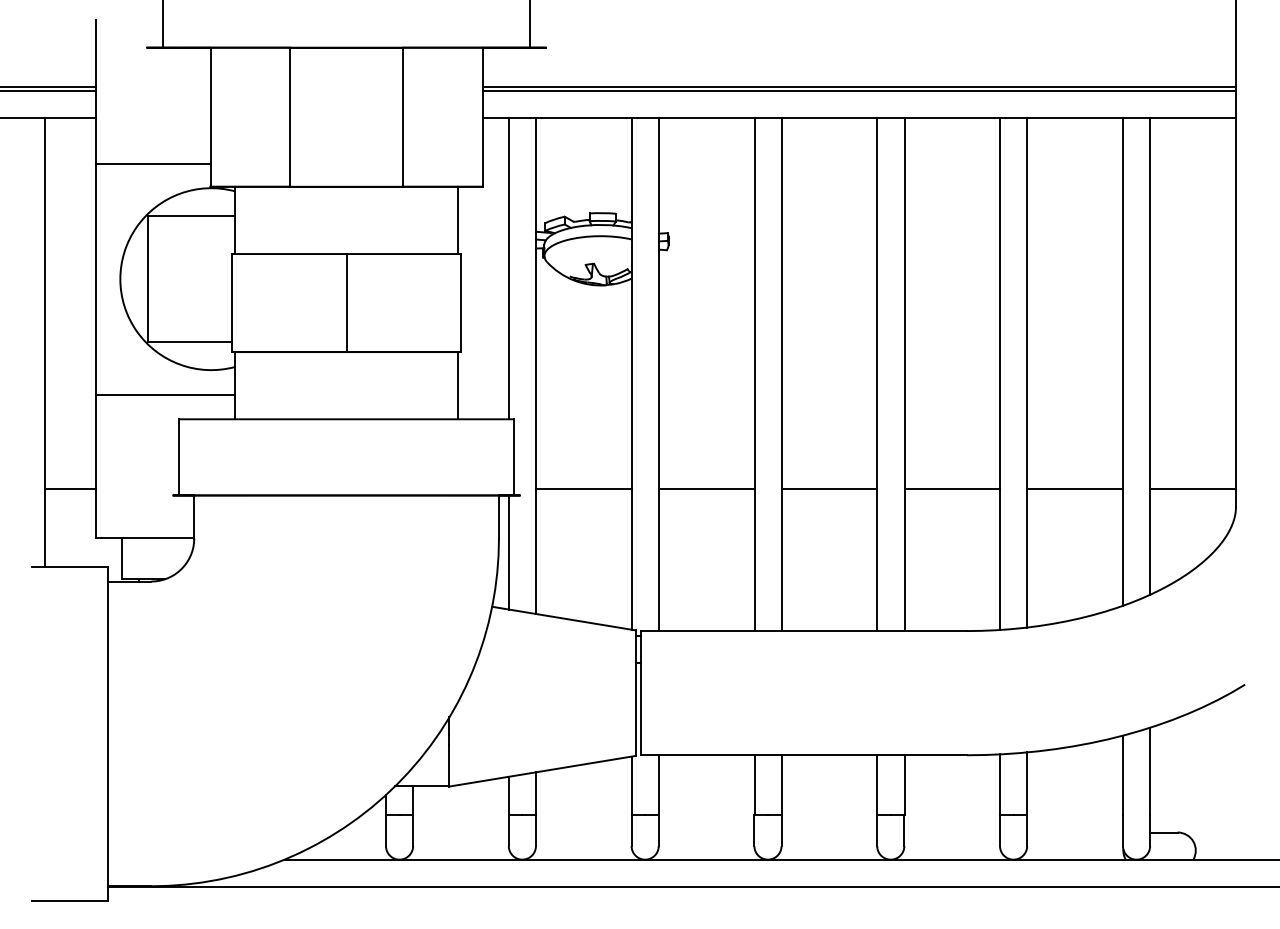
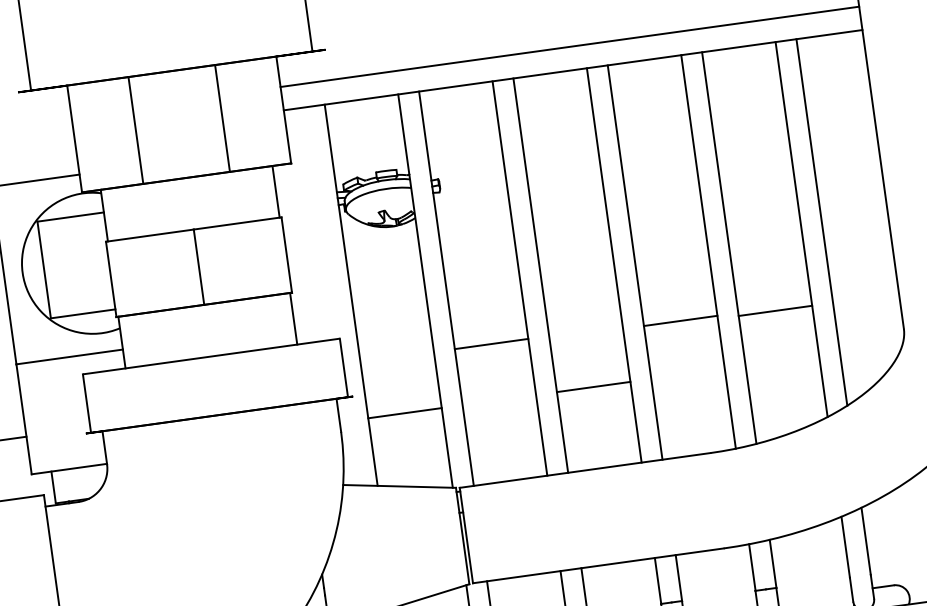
line: (859, 90) -> (570, 49), removed
line: (508, 268) -> (319, 223), removed
line: (583, 489) -> (404, 413), moved
line: (706, 489) -> (491, 344), moved
line: (829, 489) -> (593, 387), moved
line: (952, 489) -> (680, 321), moved
line: (1074, 489) -> (775, 311), moved
line: (1193, 489) -> (869, 320), removed
line: (508, 552) -> (349, 441), removed

